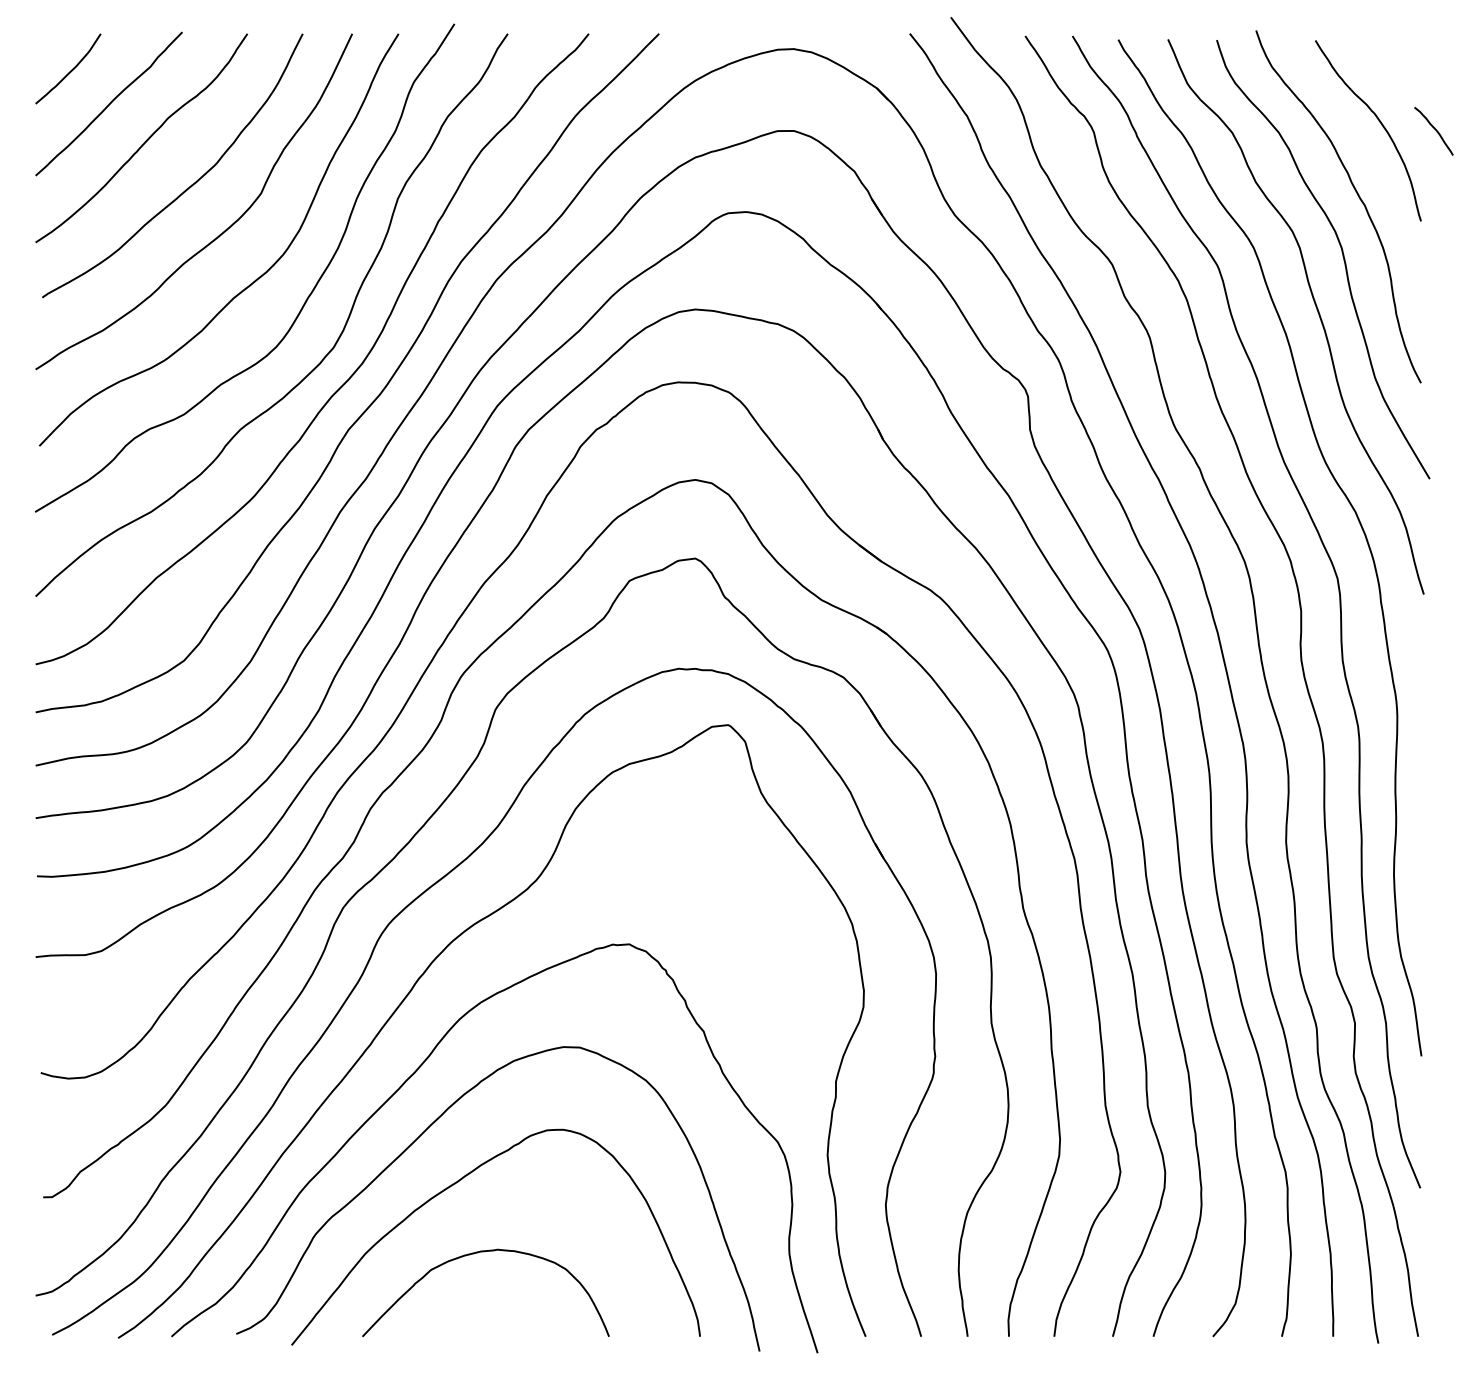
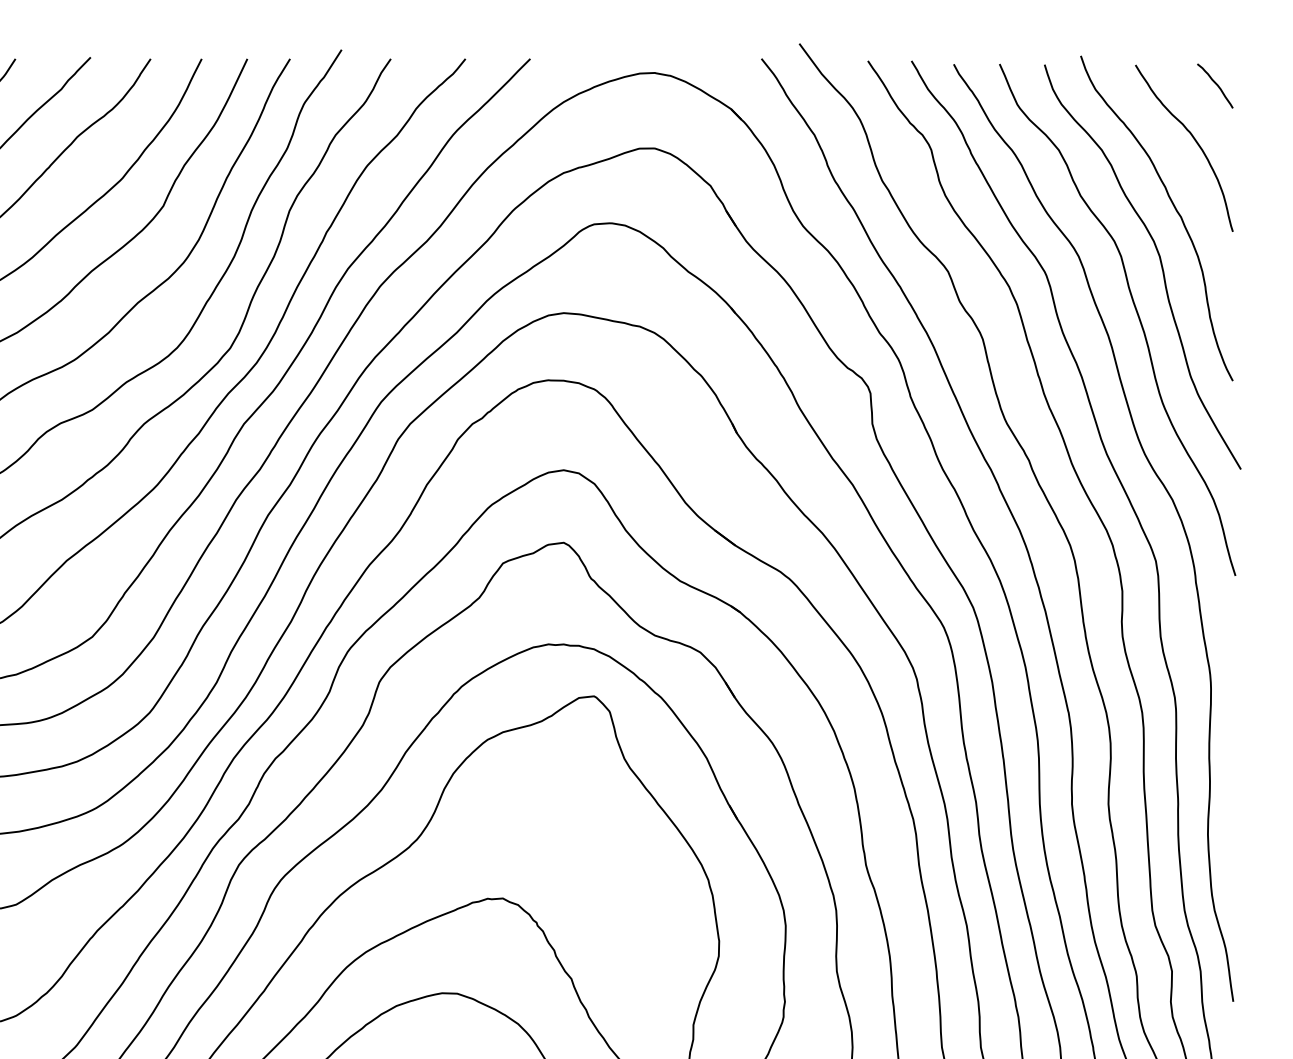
curve: (1434, 129) -> (1215, 84), moved

